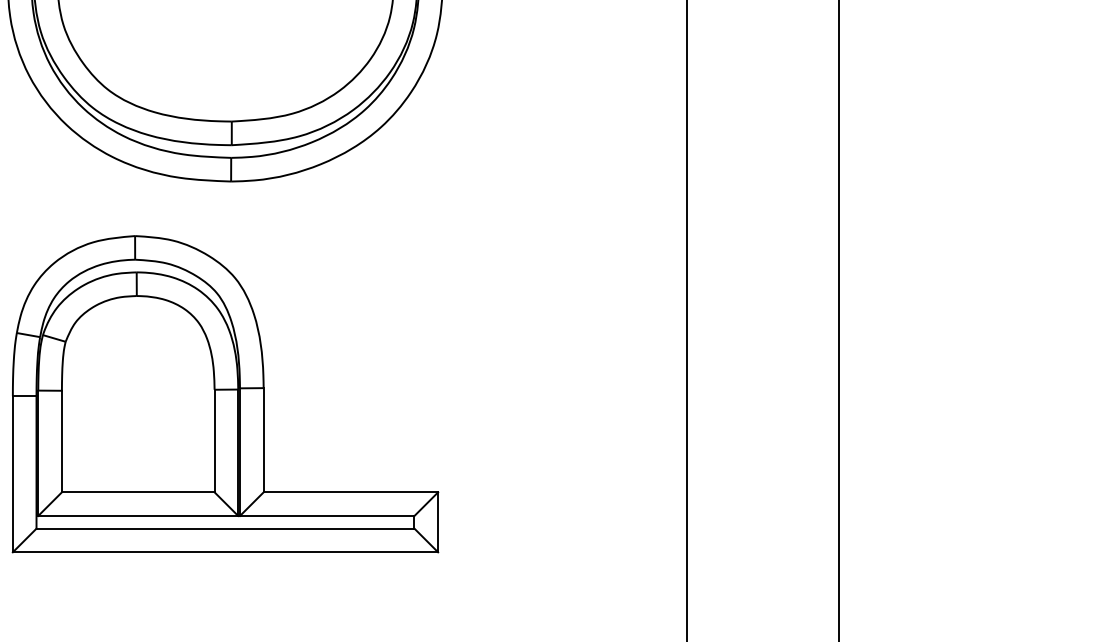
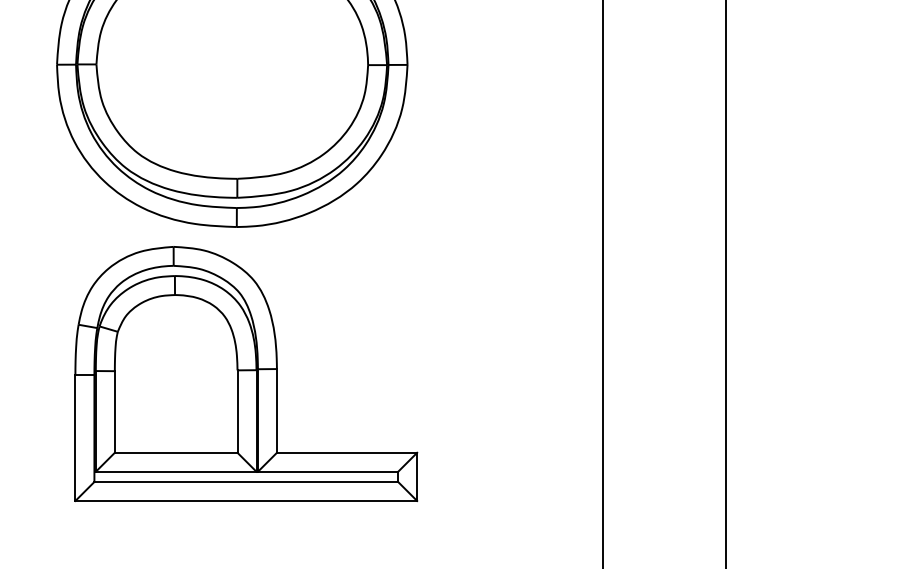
part: (225, 394) -> (246, 374), moved

